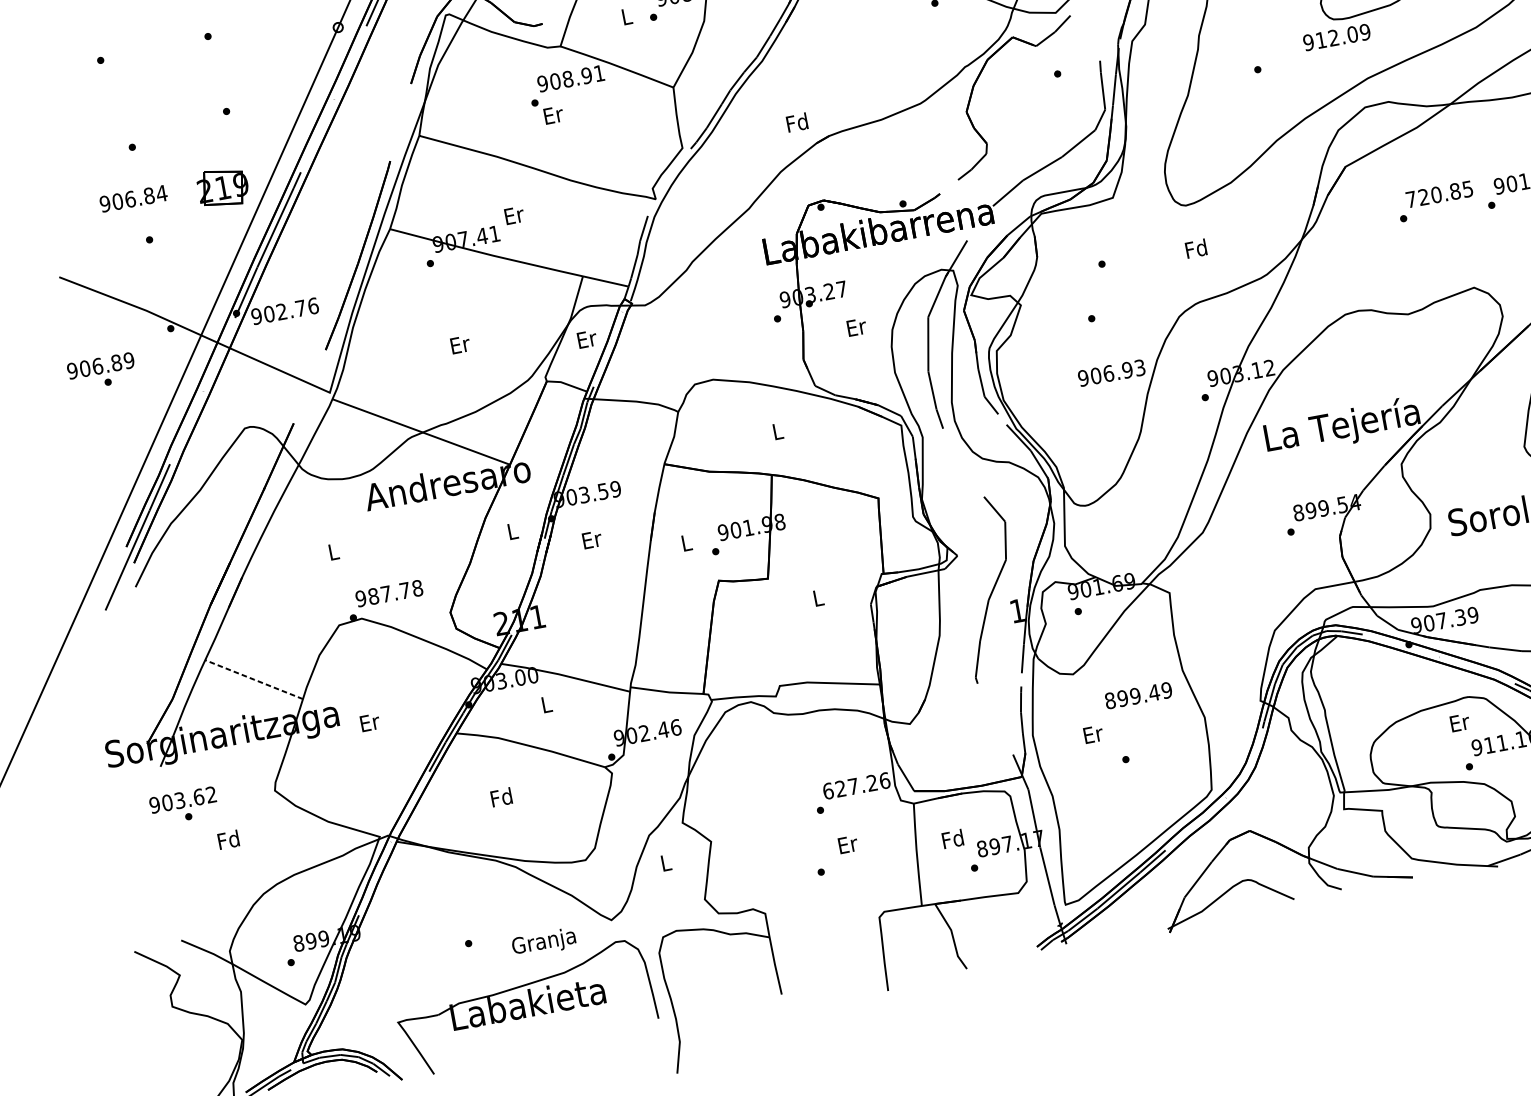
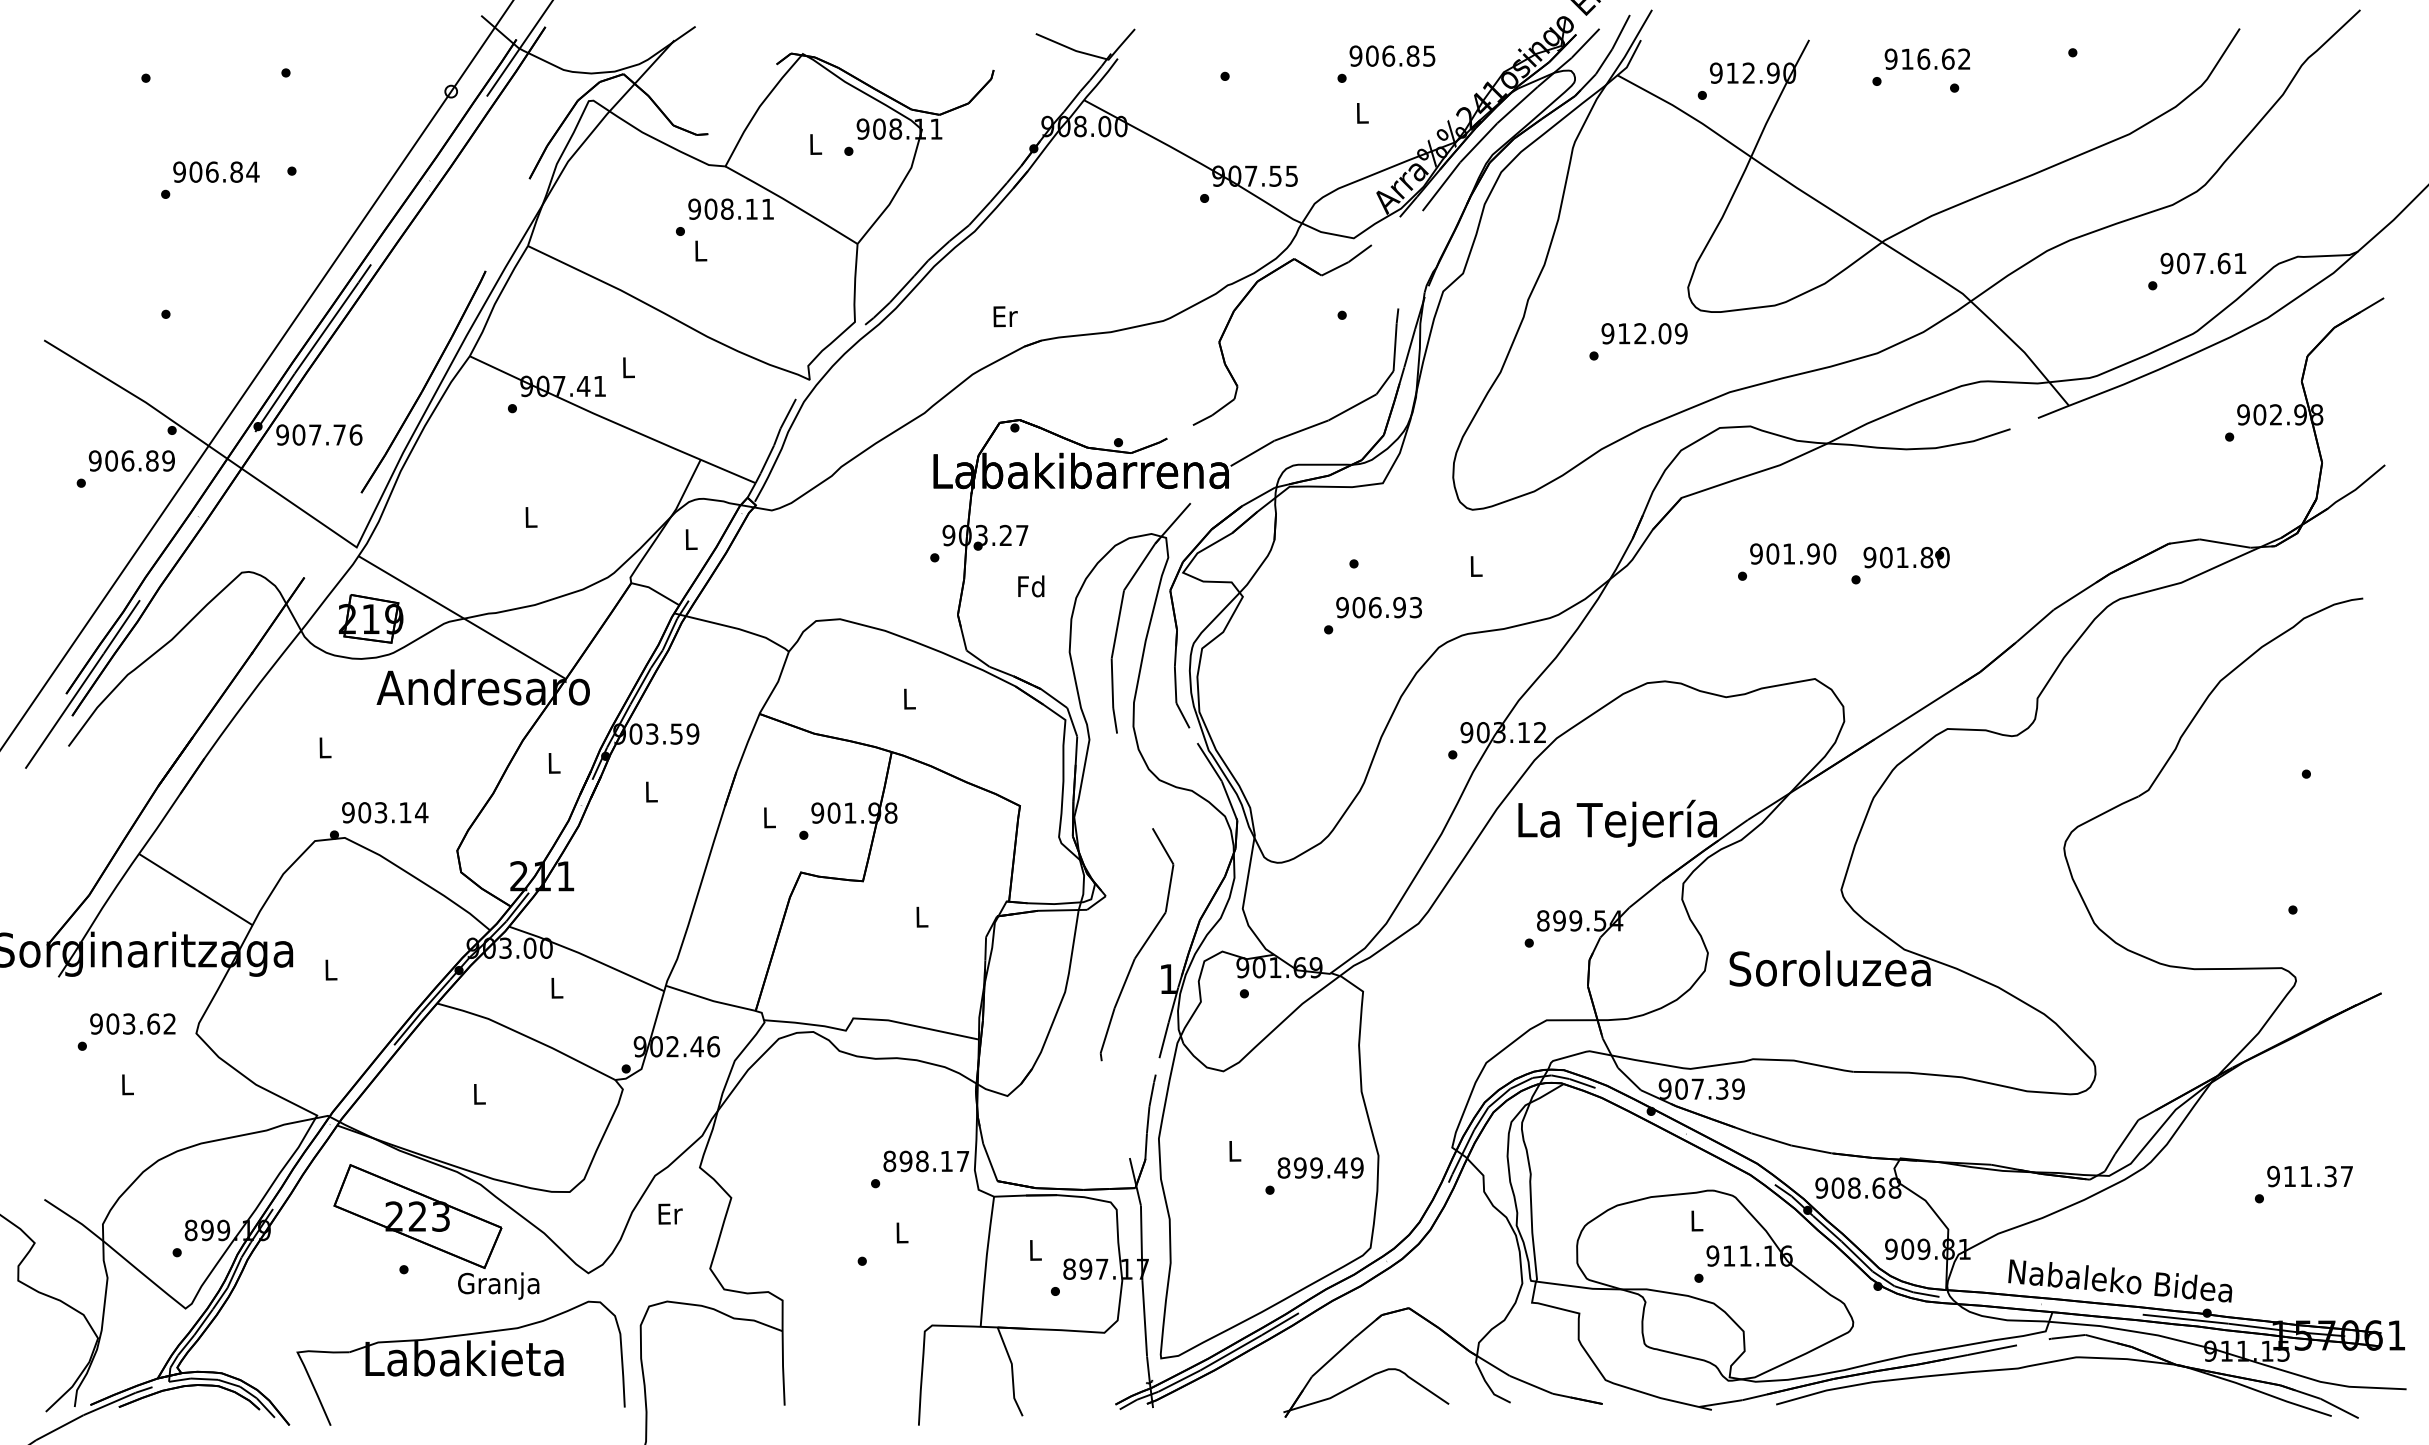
text: (1336, 37) -> (1644, 333), moved
text: (586, 75) -> (751, 208), 908.91 -> 908.11
text: (553, 114) -> (701, 250), Er -> L
text: (797, 122) -> (1004, 316), Fd -> Er
part: (223, 187) -> (371, 618), moved
text: (1439, 193) -> (1793, 553), 720.85 -> 901.90
text: (133, 198) -> (216, 171), moved
text: (514, 215) -> (629, 367), Er -> L
text: (1196, 248) -> (1475, 566), Fd -> L
text: (282, 311) -> (315, 434), 902.76 -> 907.76
text: (856, 327) -> (1031, 586), Er -> Fd
text: (587, 339) -> (691, 539), Er -> L
text: (460, 344) -> (531, 517), Er -> L
text: (100, 365) -> (131, 460), moved
text: (1111, 373) -> (1378, 607), moved
text: (591, 539) -> (651, 791), Er -> L
text: (395, 592) -> (393, 812), 987.78 -> 903.14
line: (253, 679) -> (195, 889), dashed -> solid
text: (1138, 695) -> (1320, 1167), moved
text: (370, 722) -> (331, 969), Er -> L
text: (1460, 722) -> (1697, 1220), Er -> L
text: (1093, 734) -> (1235, 1151), Er -> L
text: (856, 786) -> (926, 1161), 627.26 -> 898.17
text: (501, 797) -> (478, 1093), Fd -> L
text: (182, 799) -> (132, 1023), moved
text: (952, 838) -> (1034, 1249), Fd -> L
text: (228, 839) -> (126, 1084), Fd -> L
text: (848, 844) -> (902, 1232), Er -> L
text: (666, 862) -> (670, 1213), L -> Er
part: (471, 900) -> (417, 1216), added

